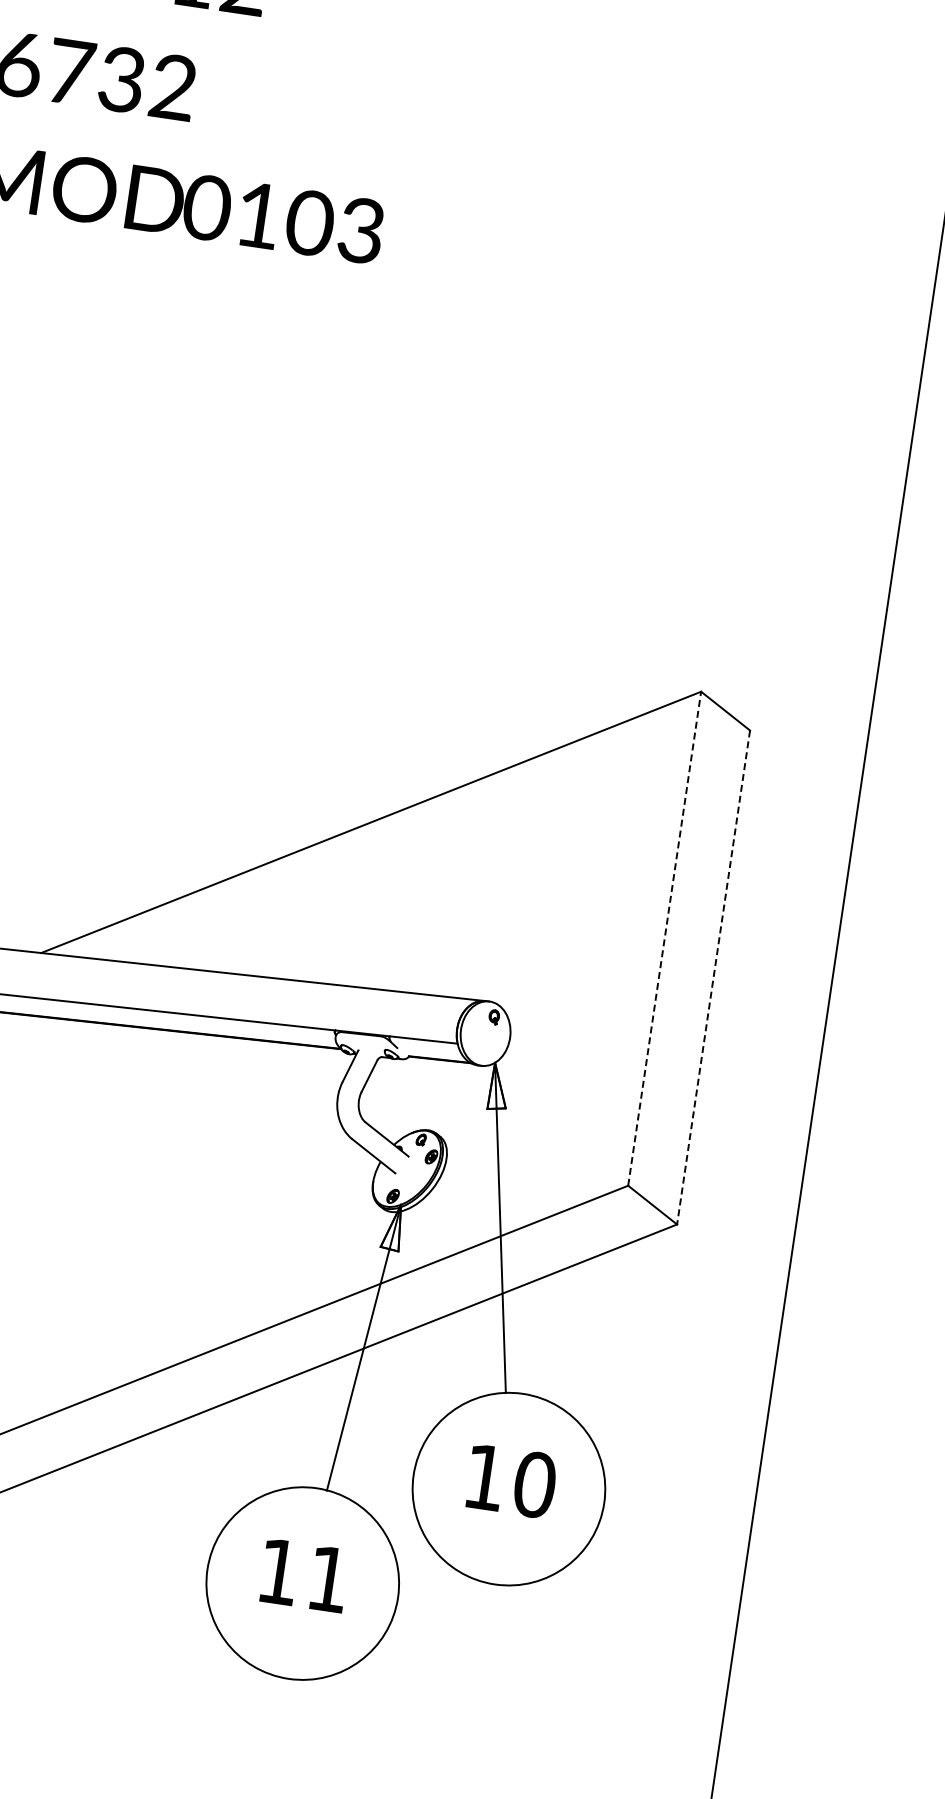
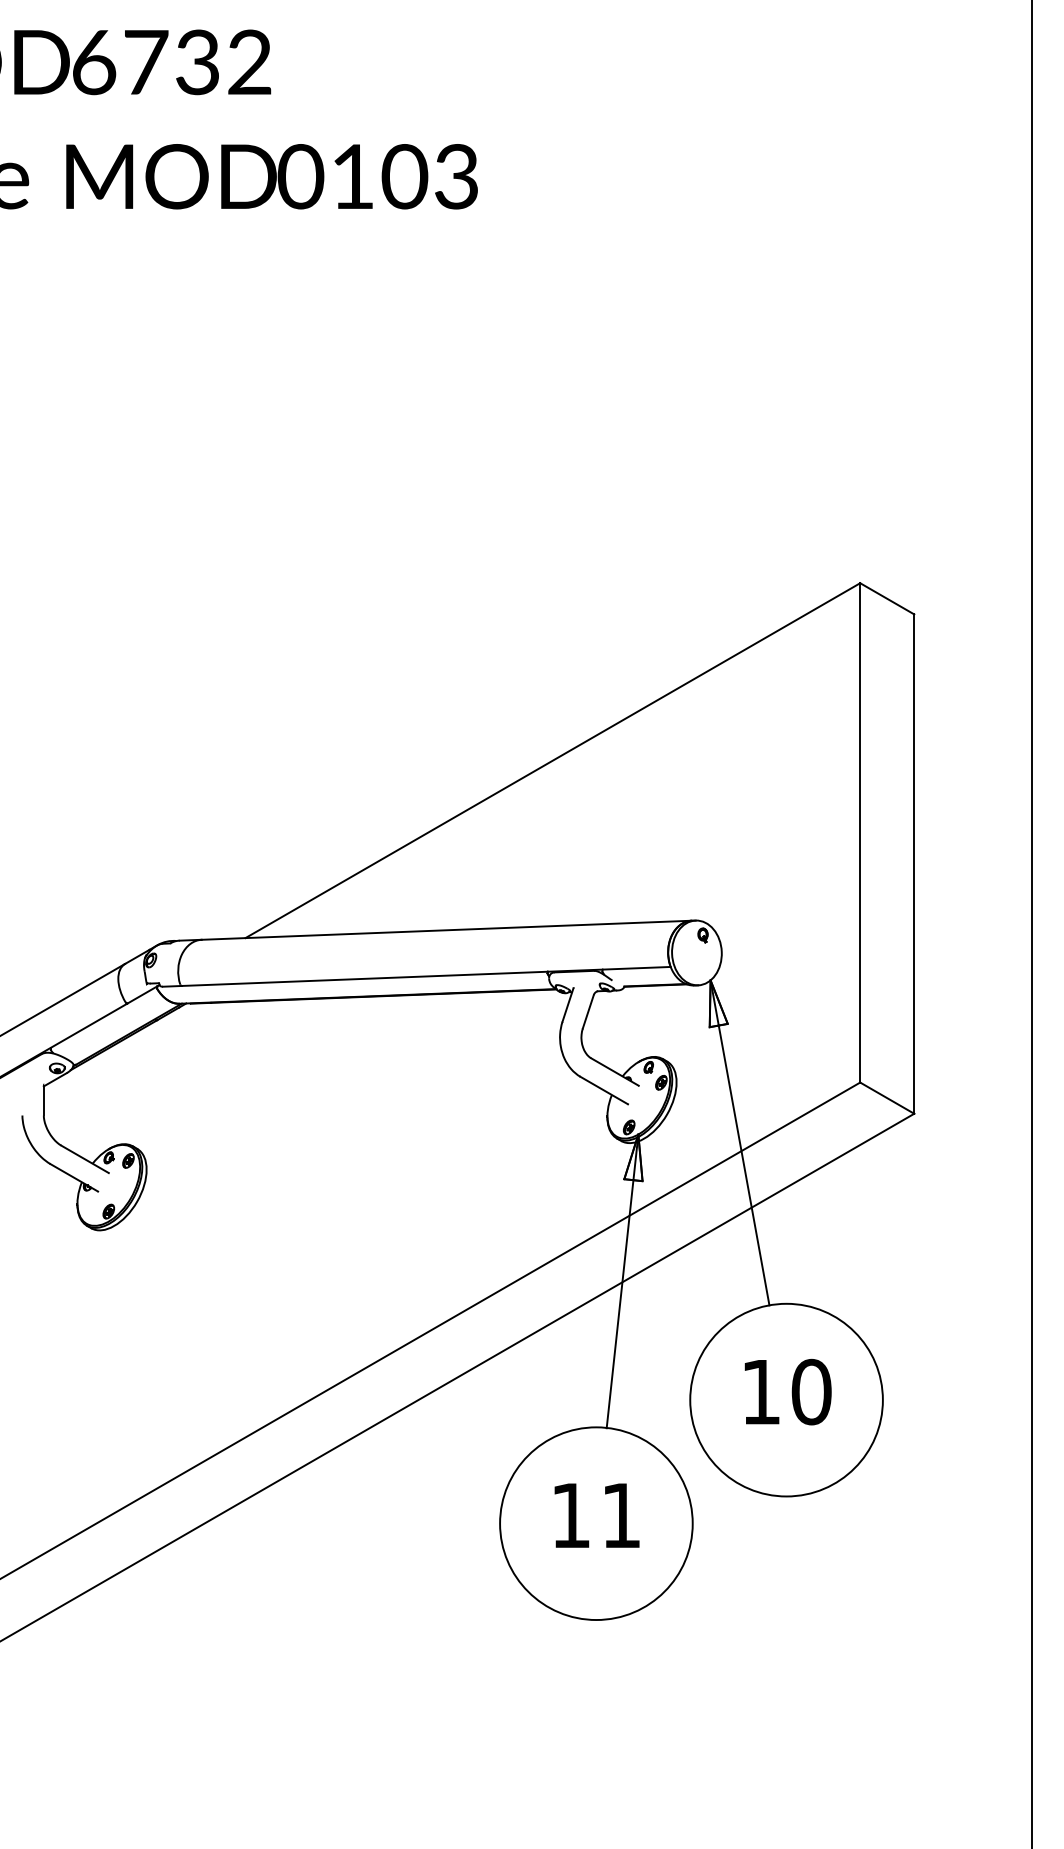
line: (665, 938) -> (860, 832), dashed -> solid
line: (713, 977) -> (914, 864), dashed -> solid

